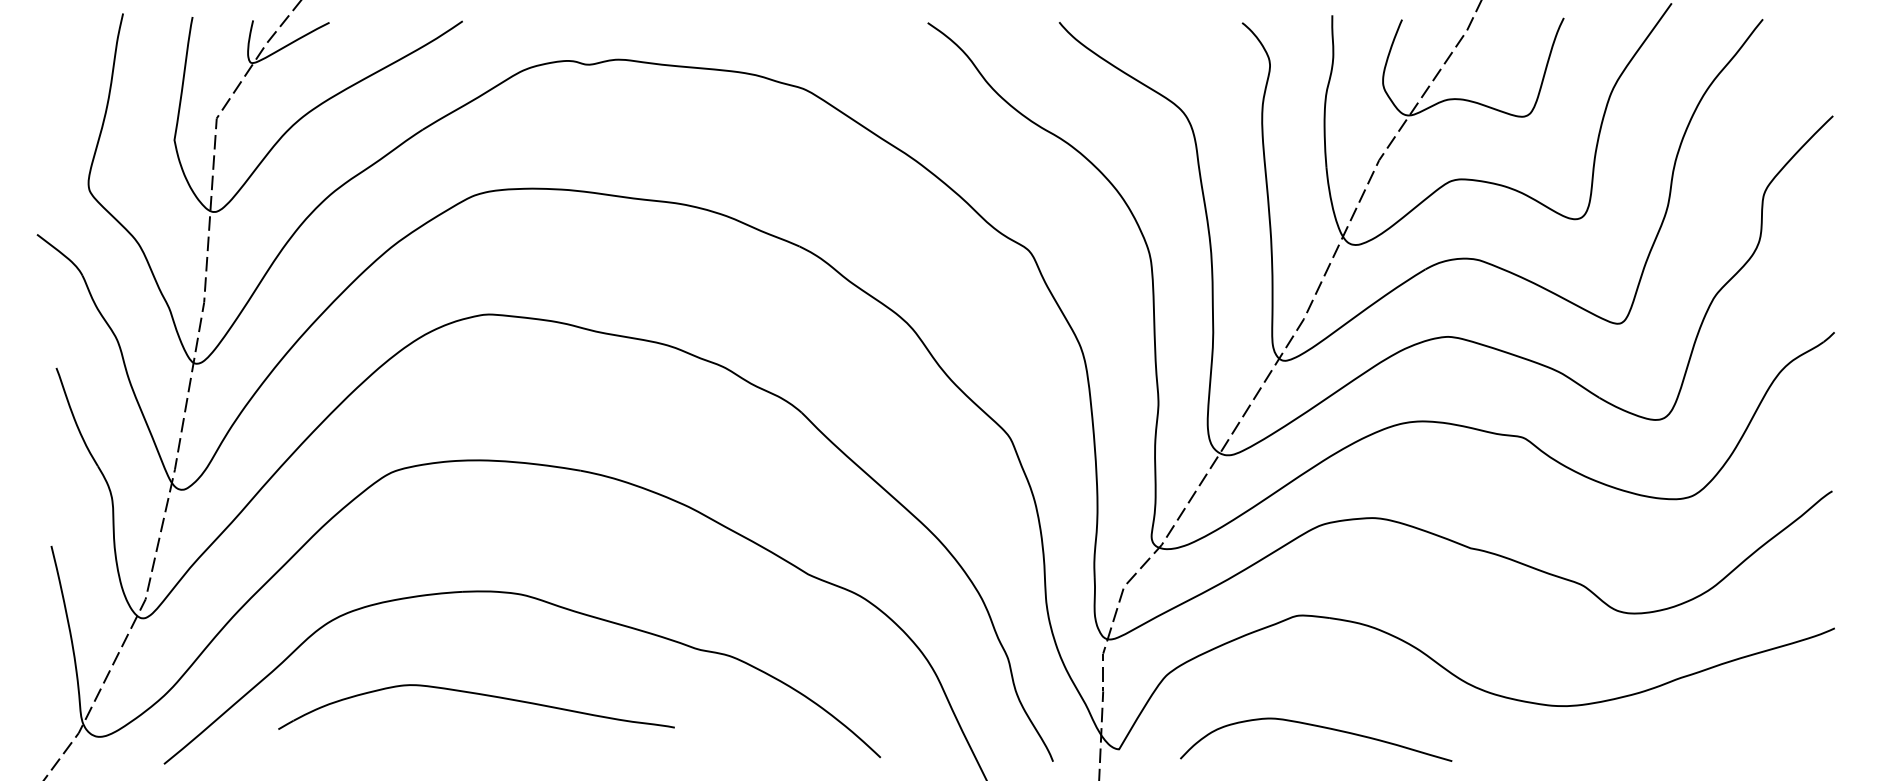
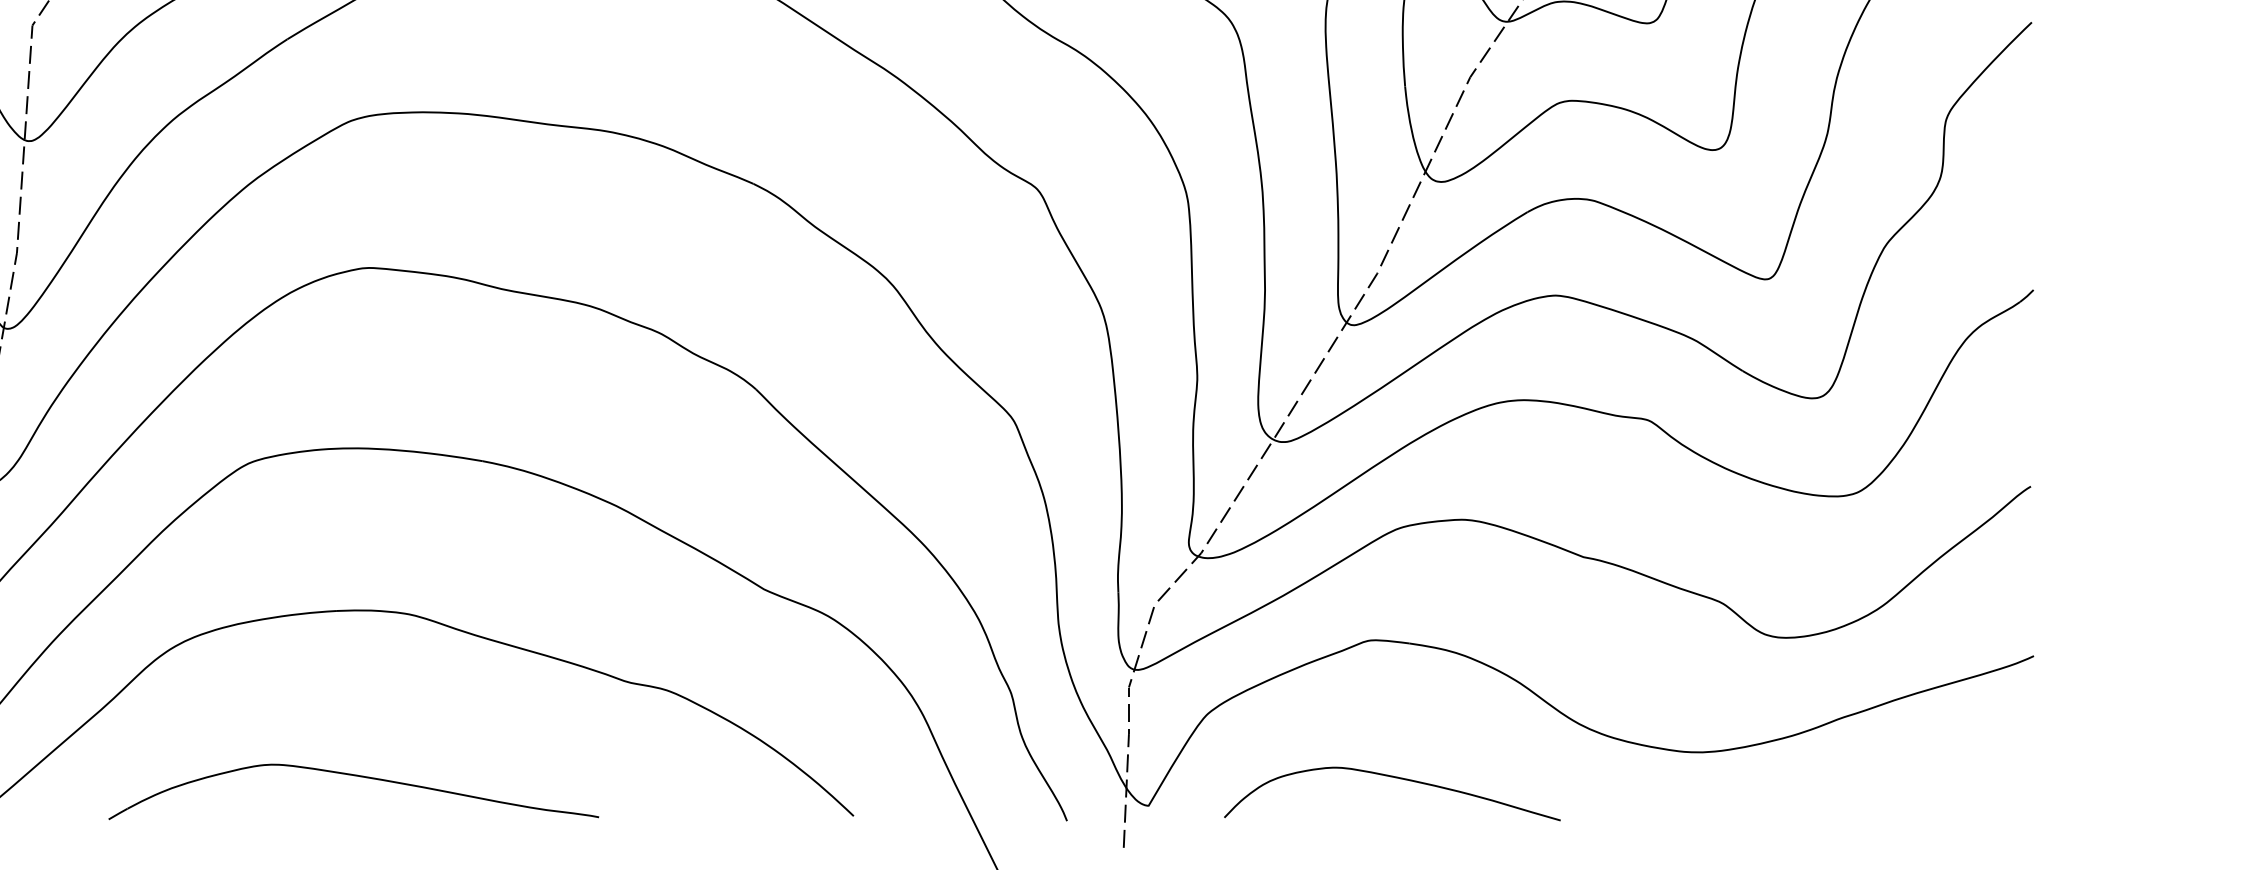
part: (480, 695) -> (358, 777), moved

